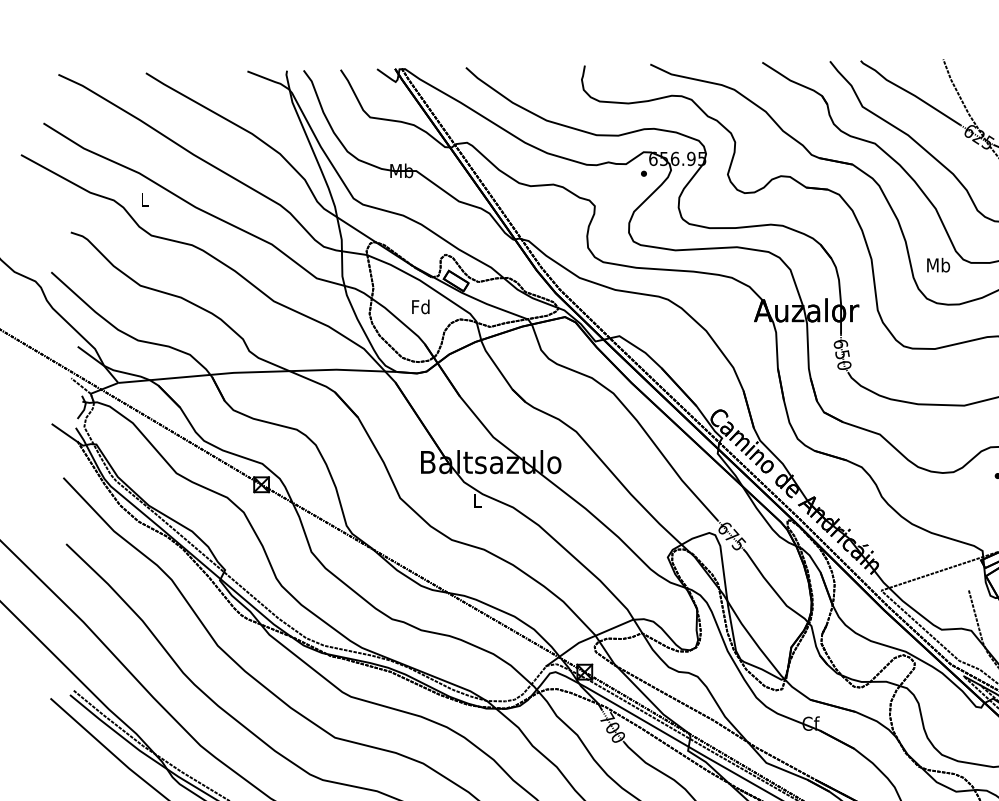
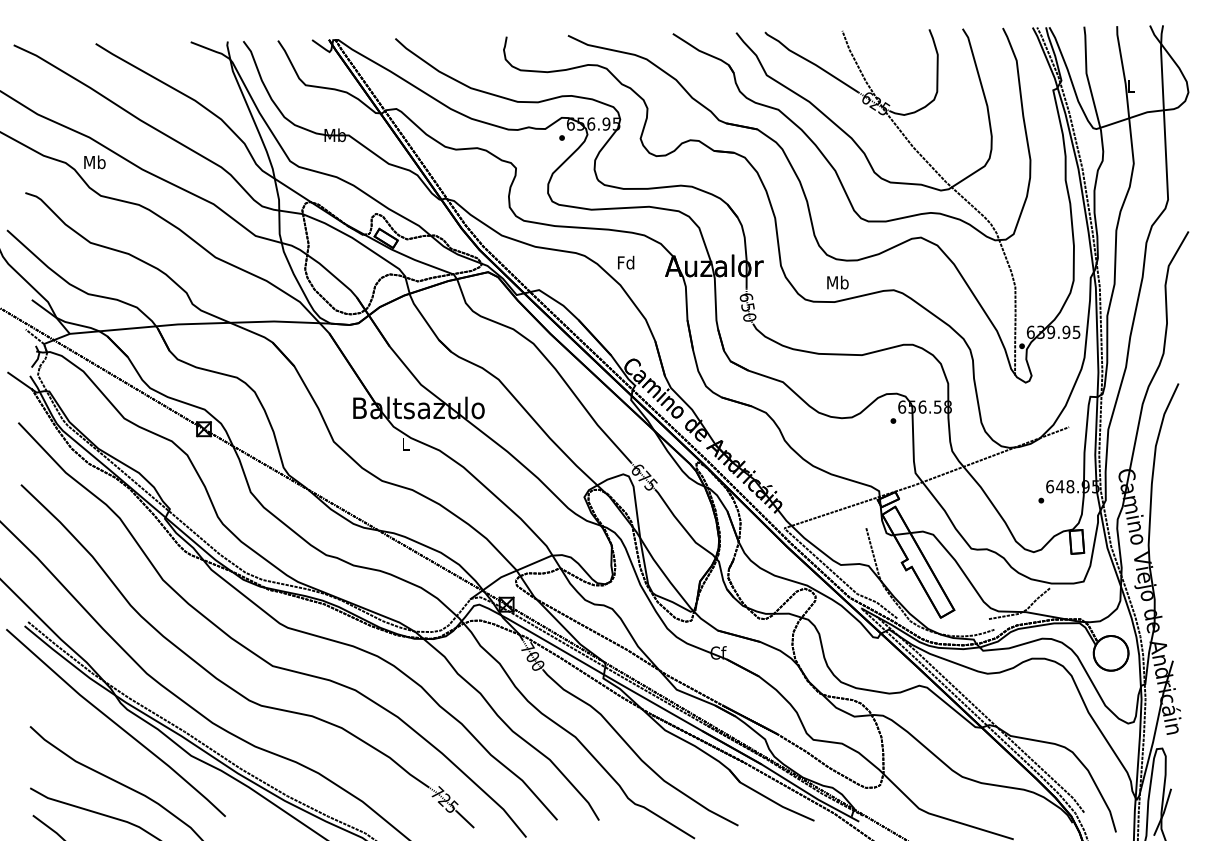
text: (144, 199) -> (94, 162), L -> Mb
text: (938, 265) -> (837, 282), moved
text: (421, 306) -> (626, 262), moved

